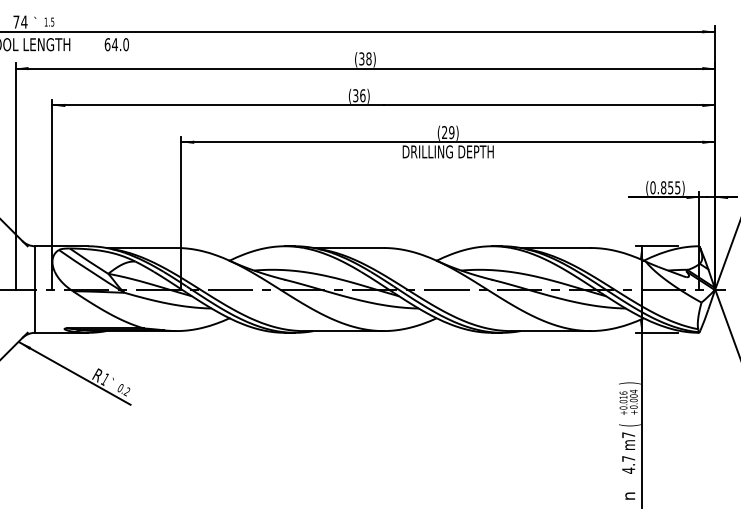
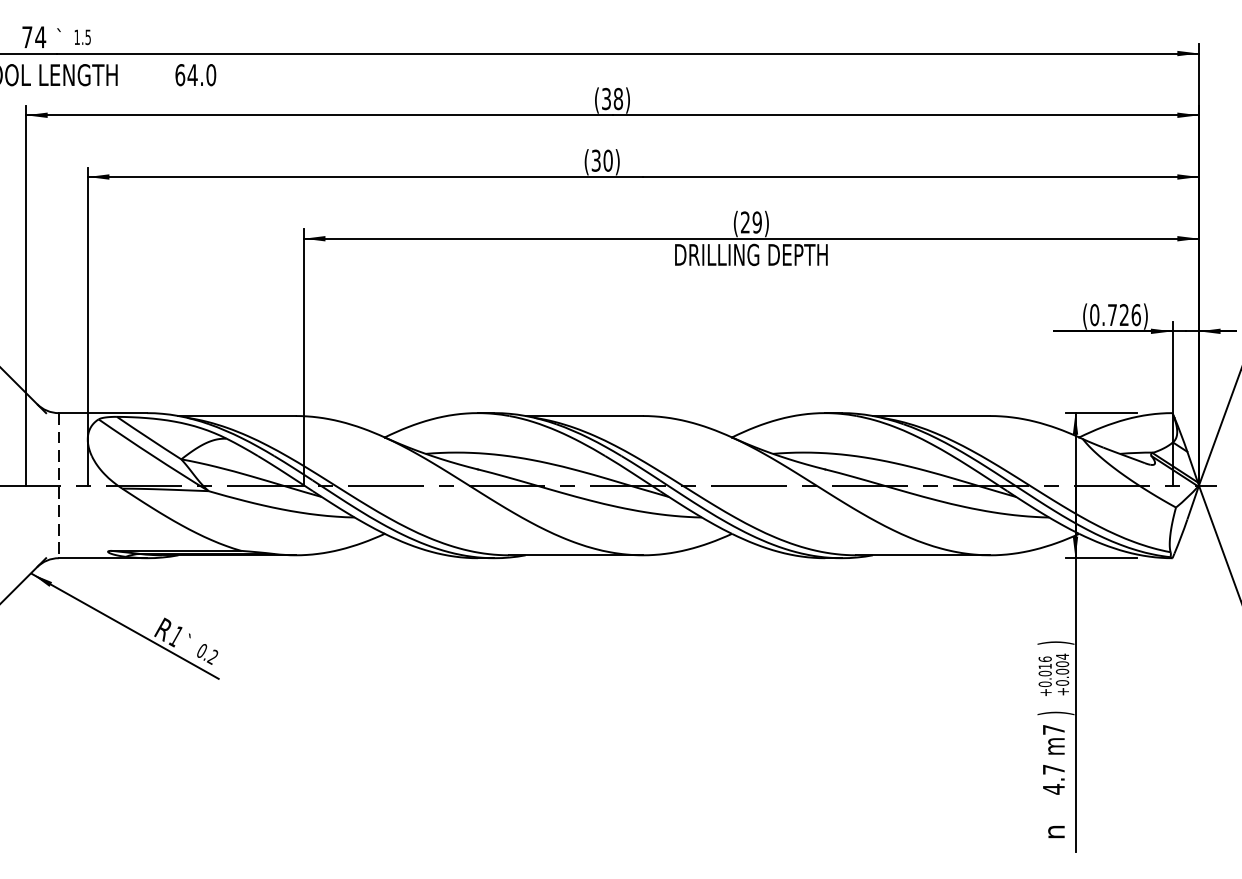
text: (362, 95) -> (607, 160), (36) -> (30)
text: (670, 187) -> (1123, 314), (0.855) -> (0.726)
line: (35, 290) -> (59, 487), solid -> dashed
text: (629, 425) -> (1055, 713), ( -> )

